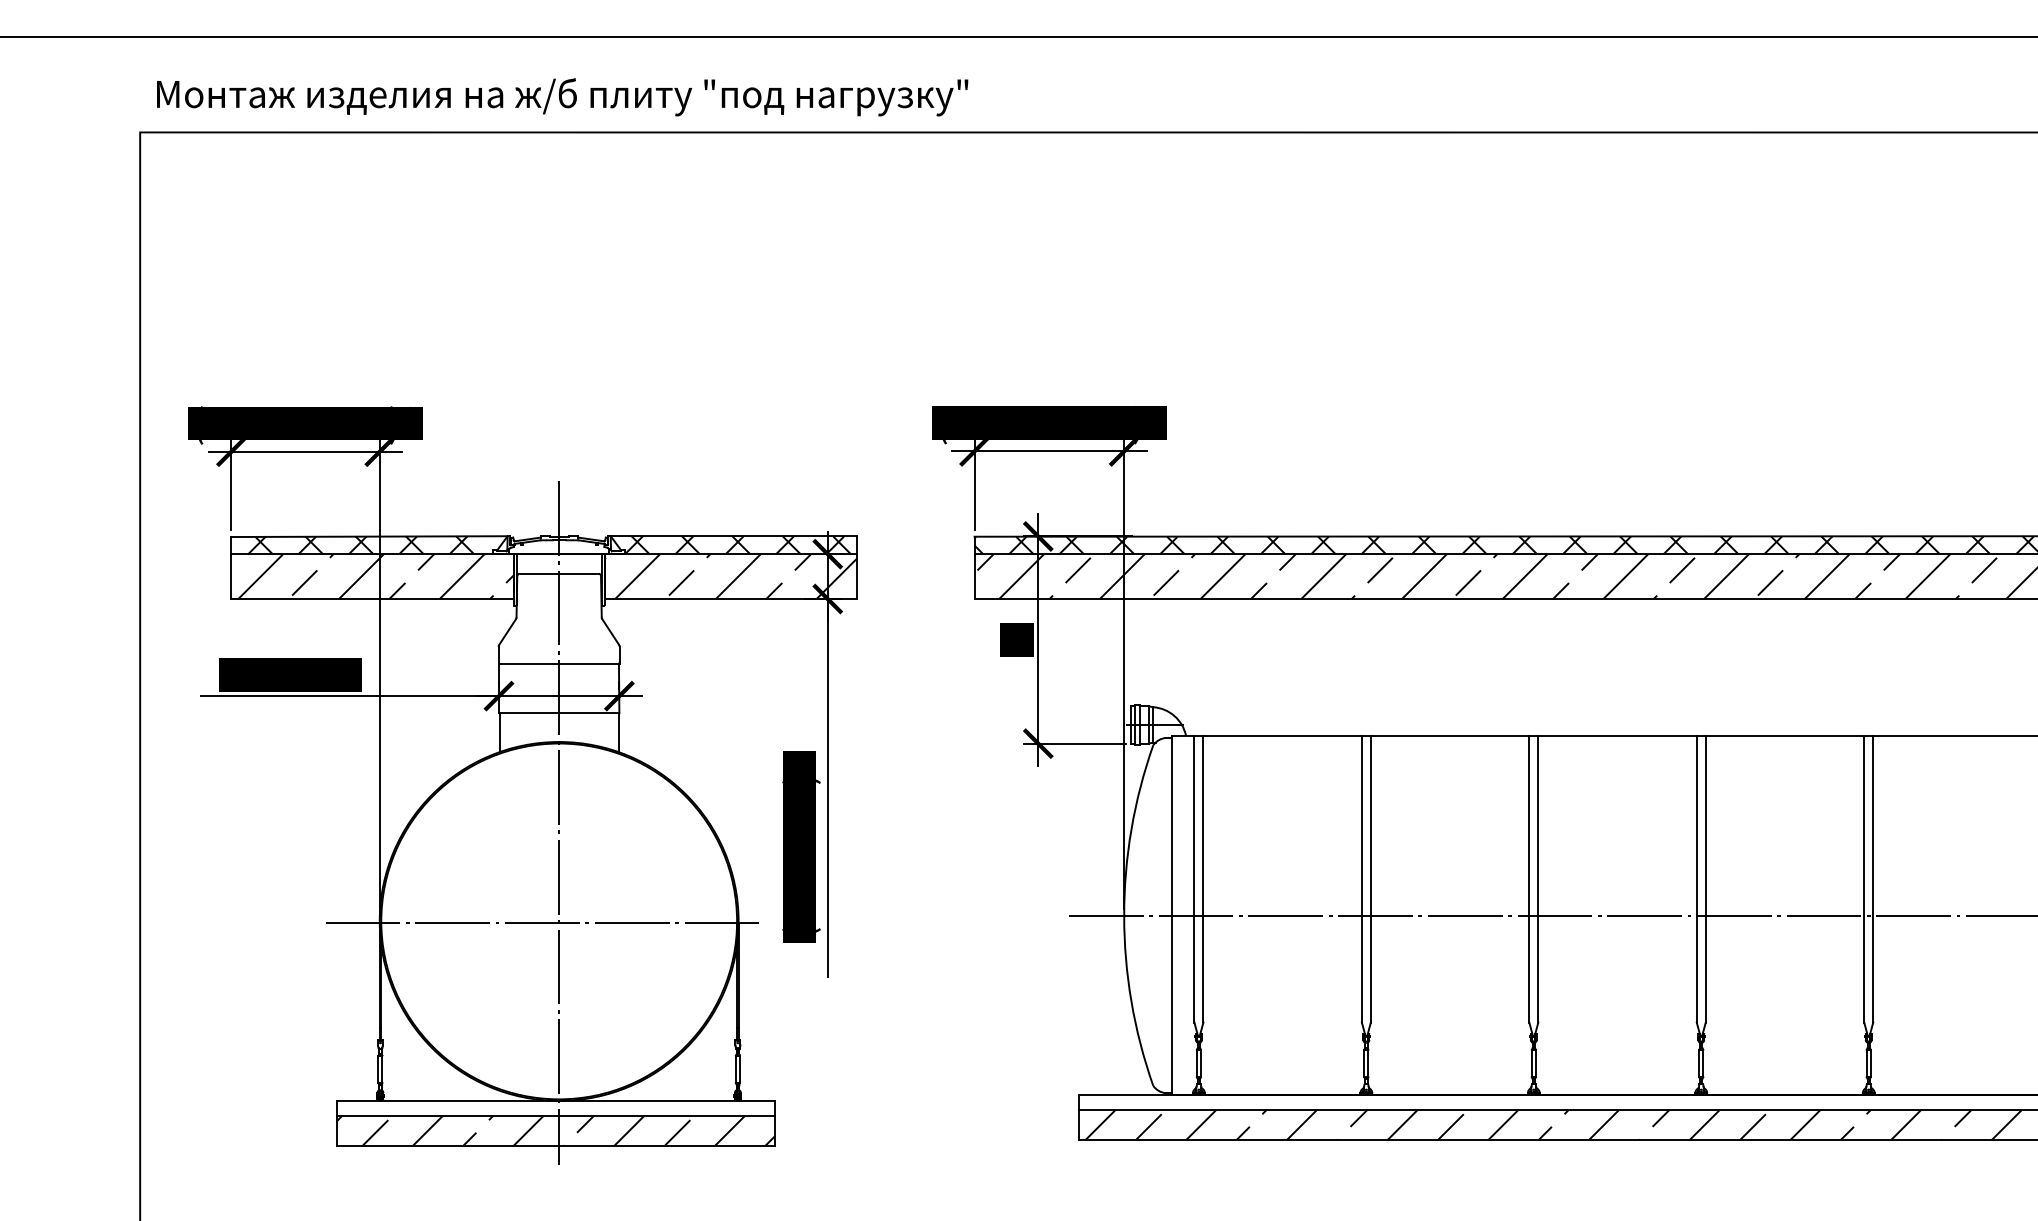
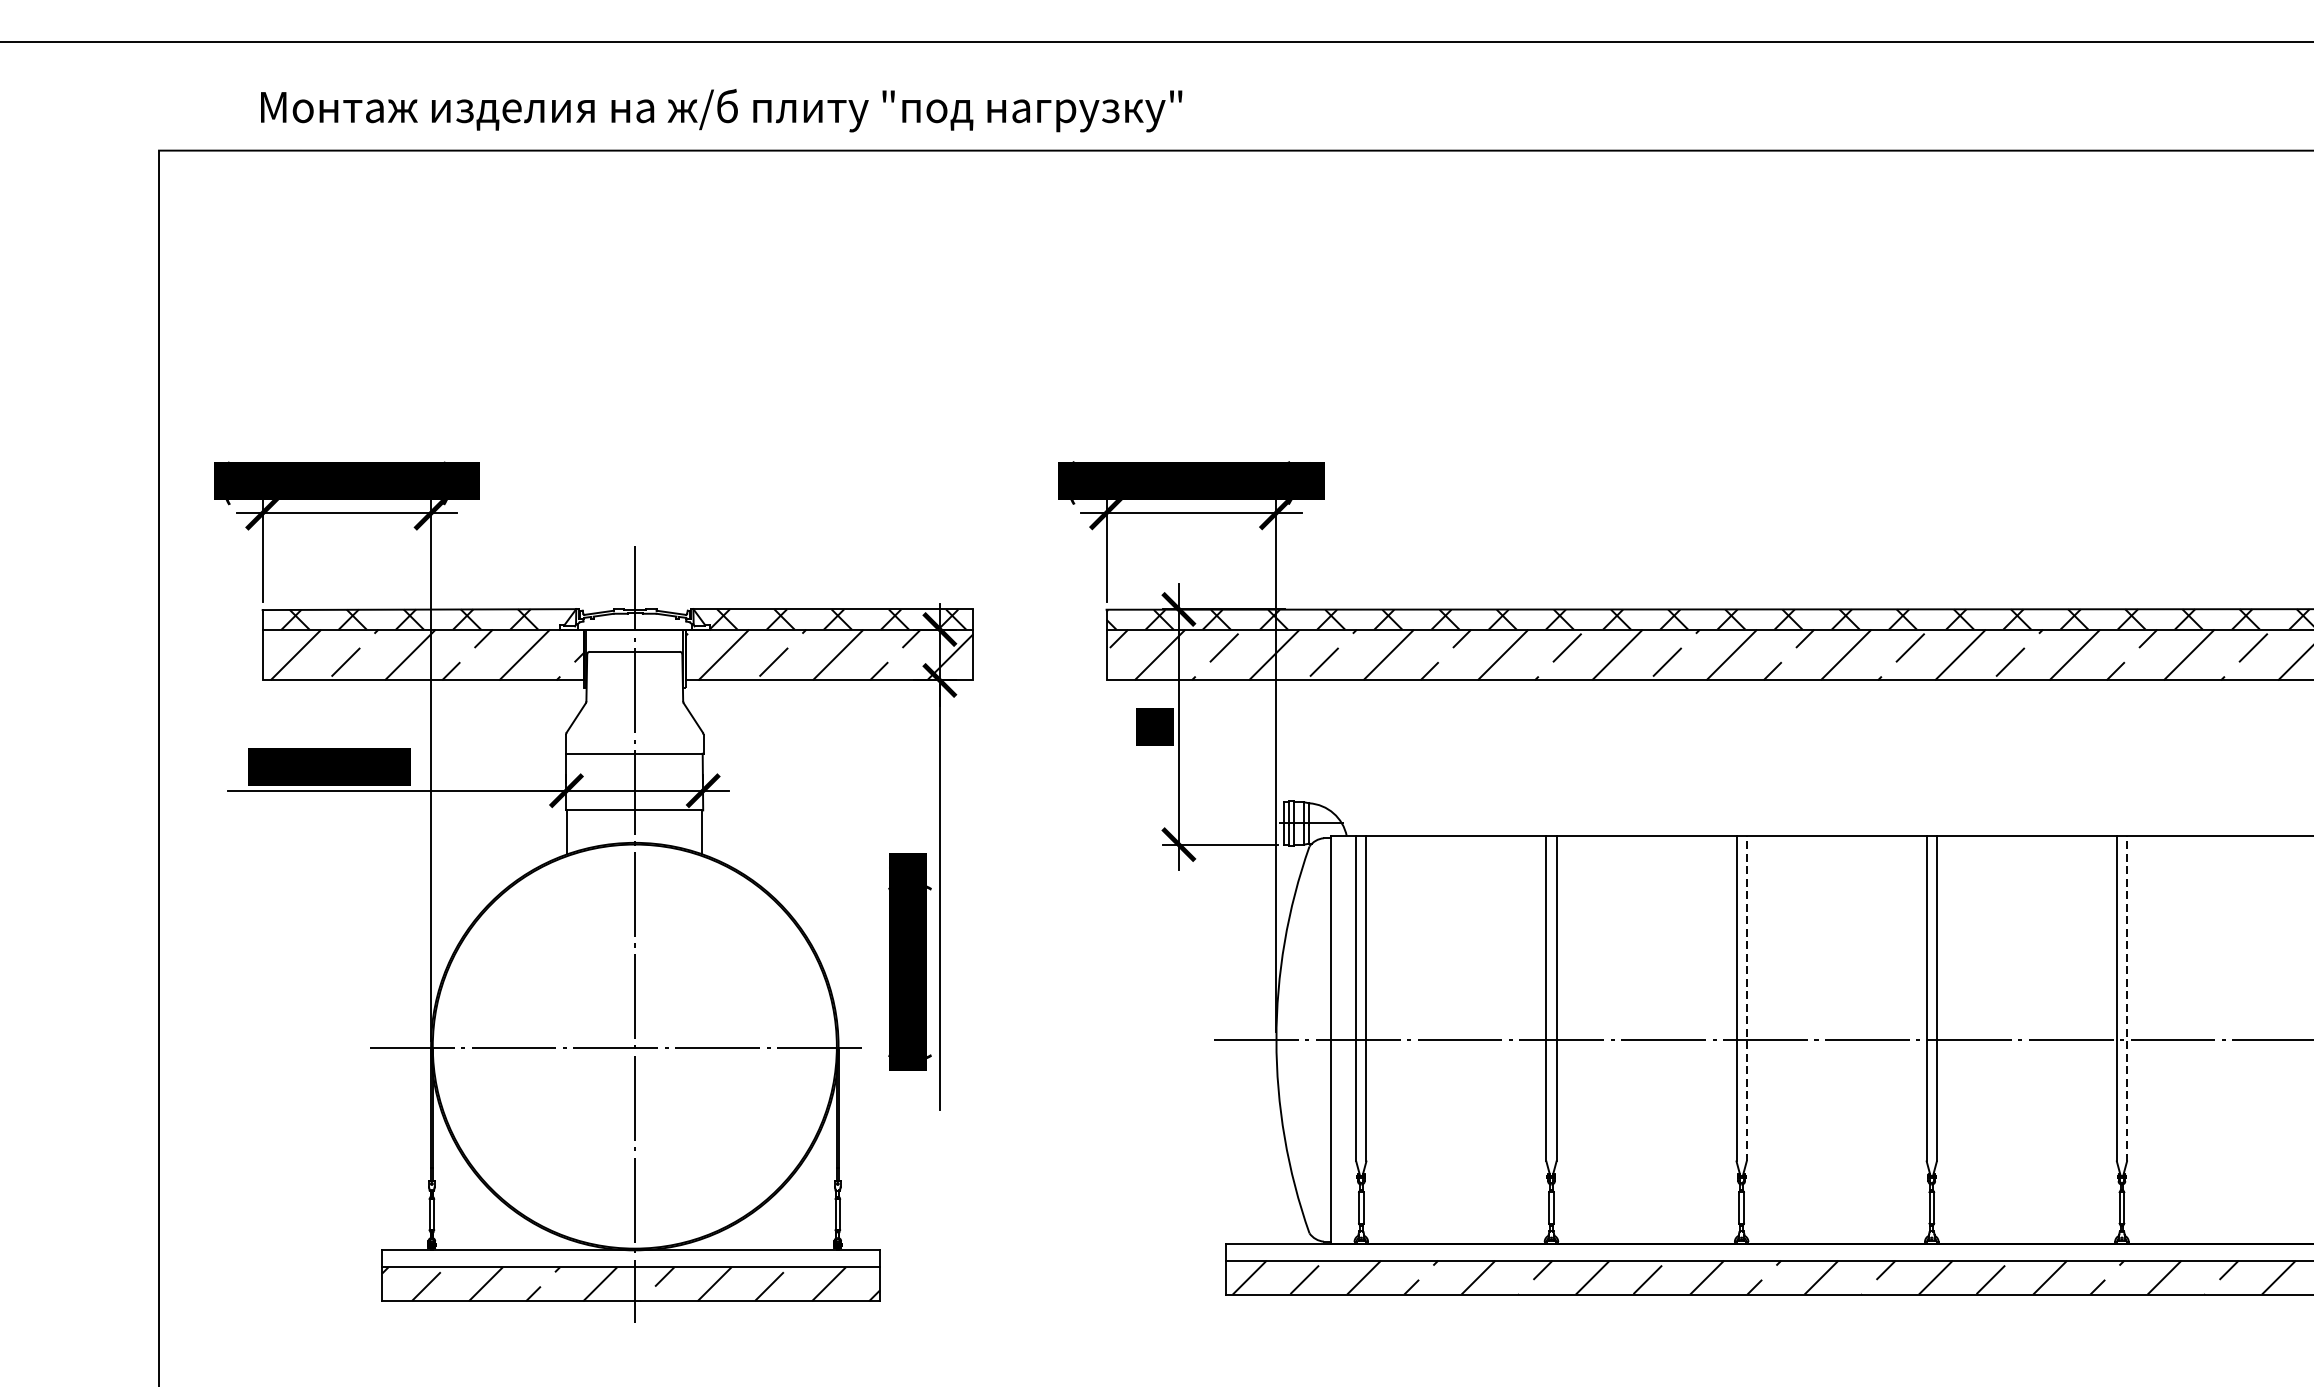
text: (562, 97) -> (721, 110), moved
line: (1538, 878) -> (1746, 997), solid -> dashed
line: (1873, 878) -> (2127, 997), solid -> dashed

